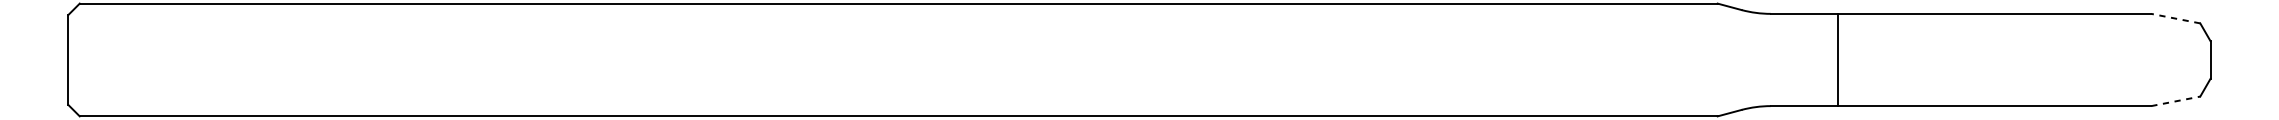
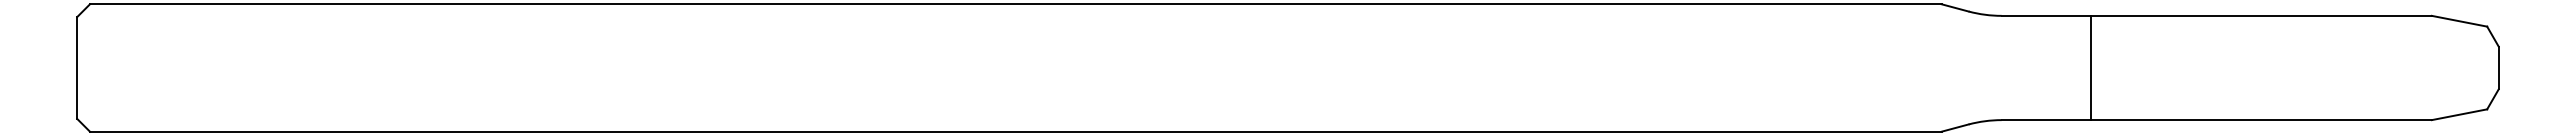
line: (2175, 18) -> (2459, 21), dashed -> solid
line: (1837, 59) -> (2090, 67), moved
line: (2175, 101) -> (2459, 114), dashed -> solid

